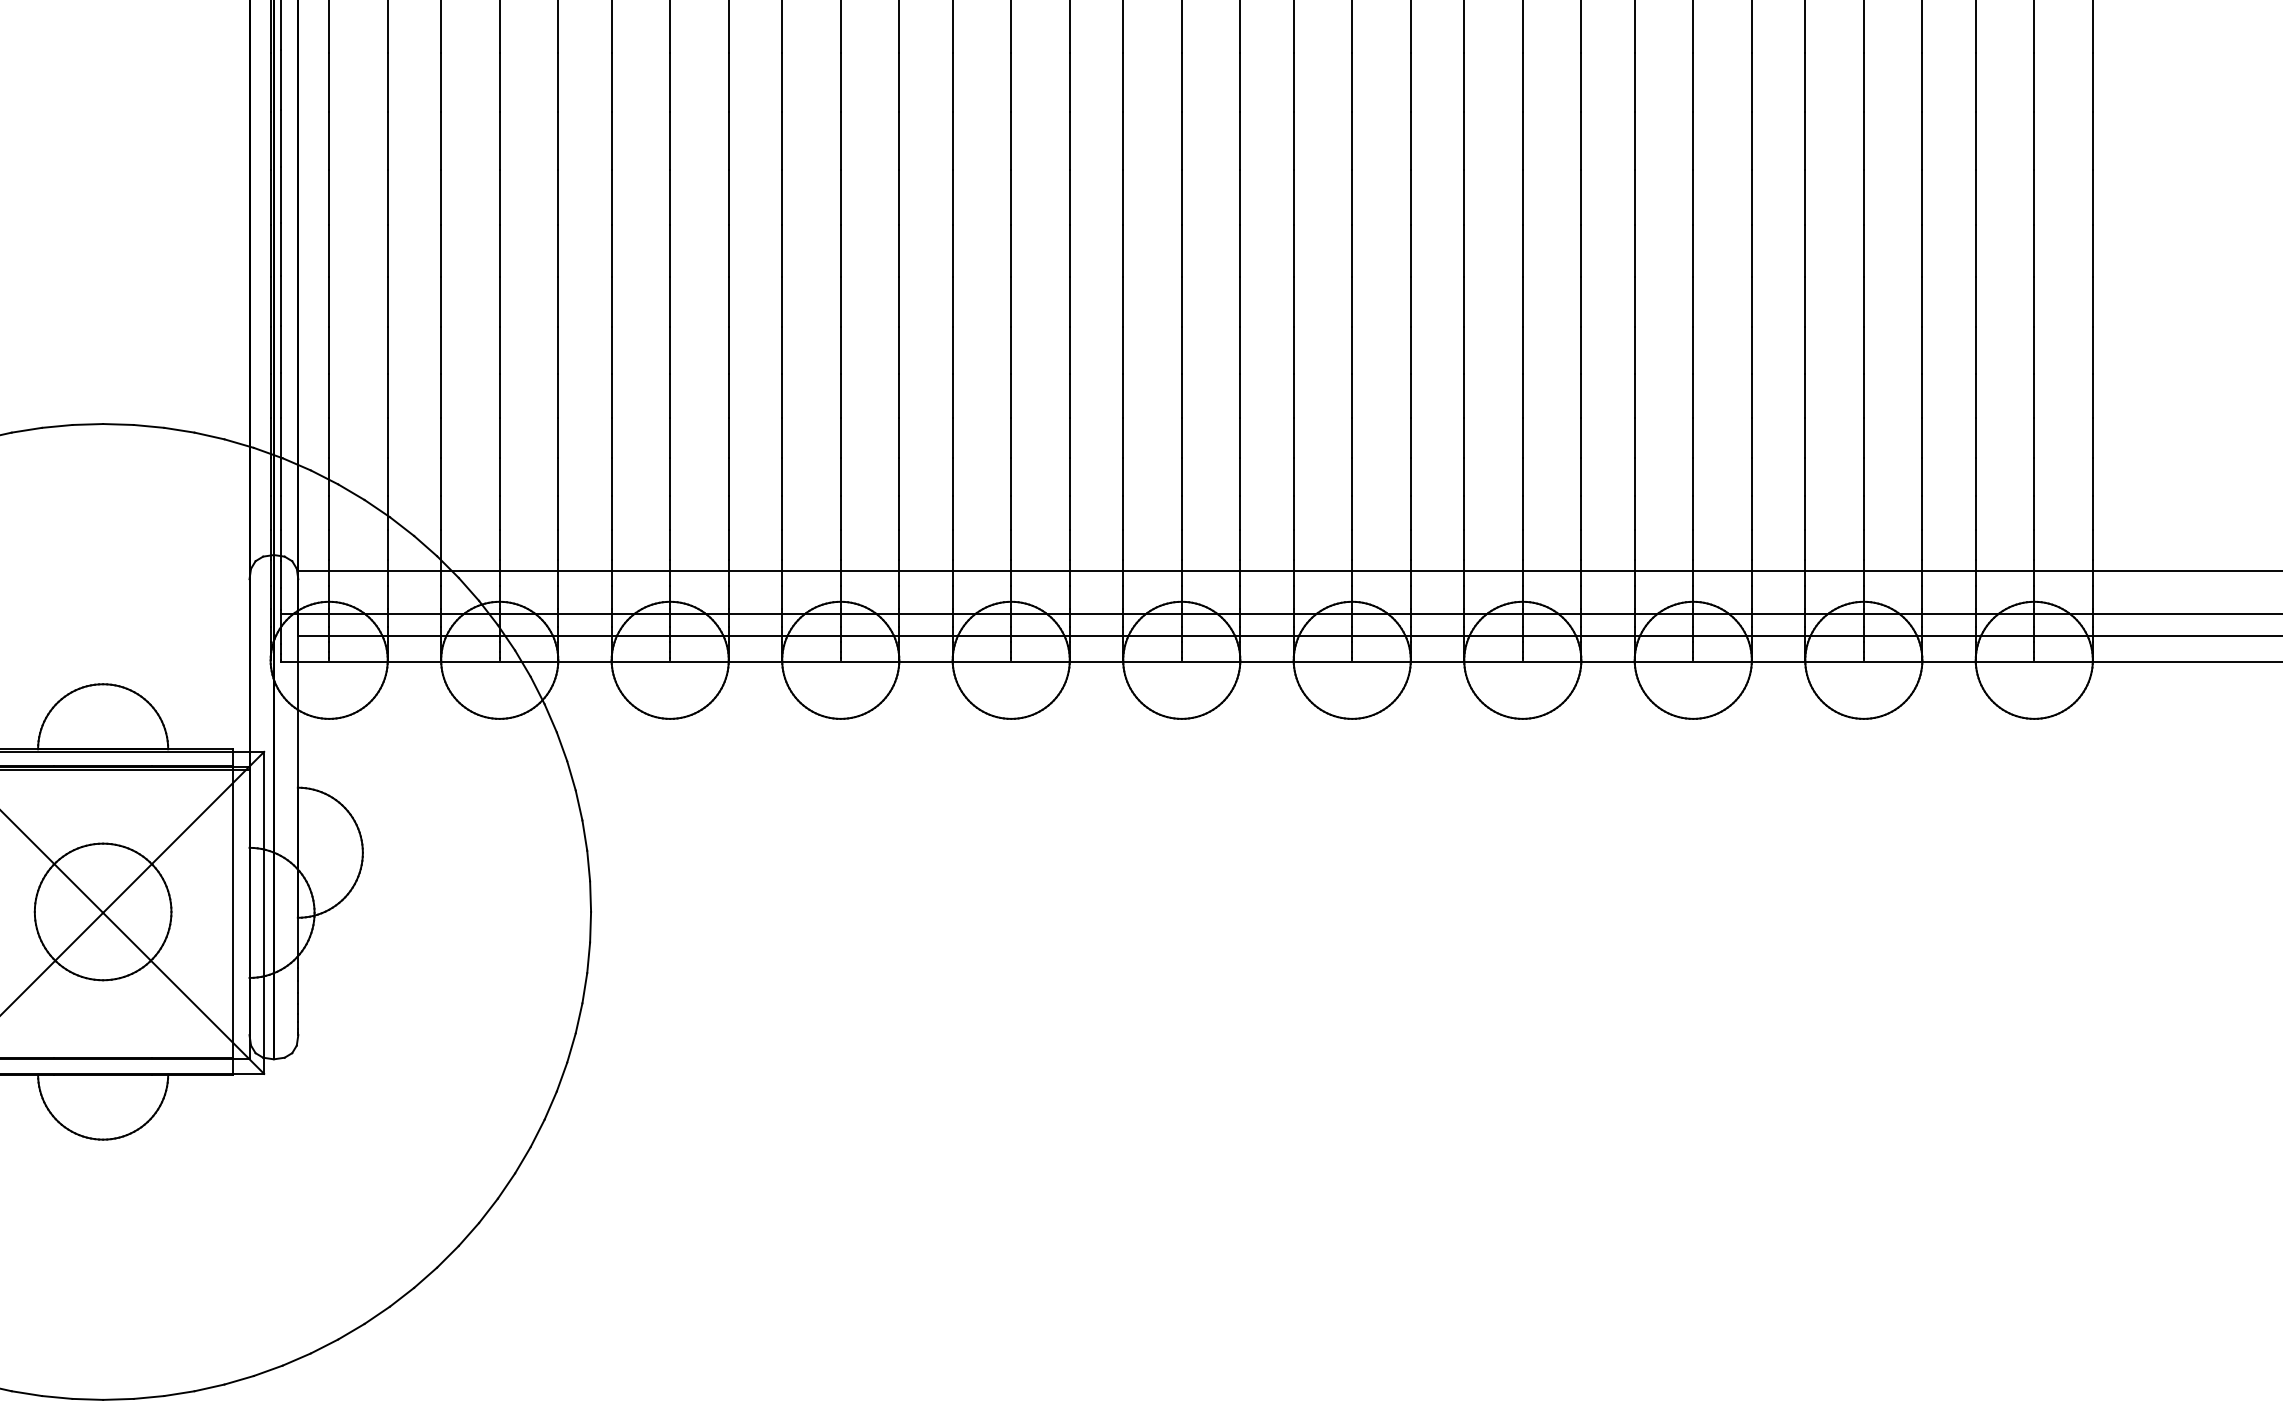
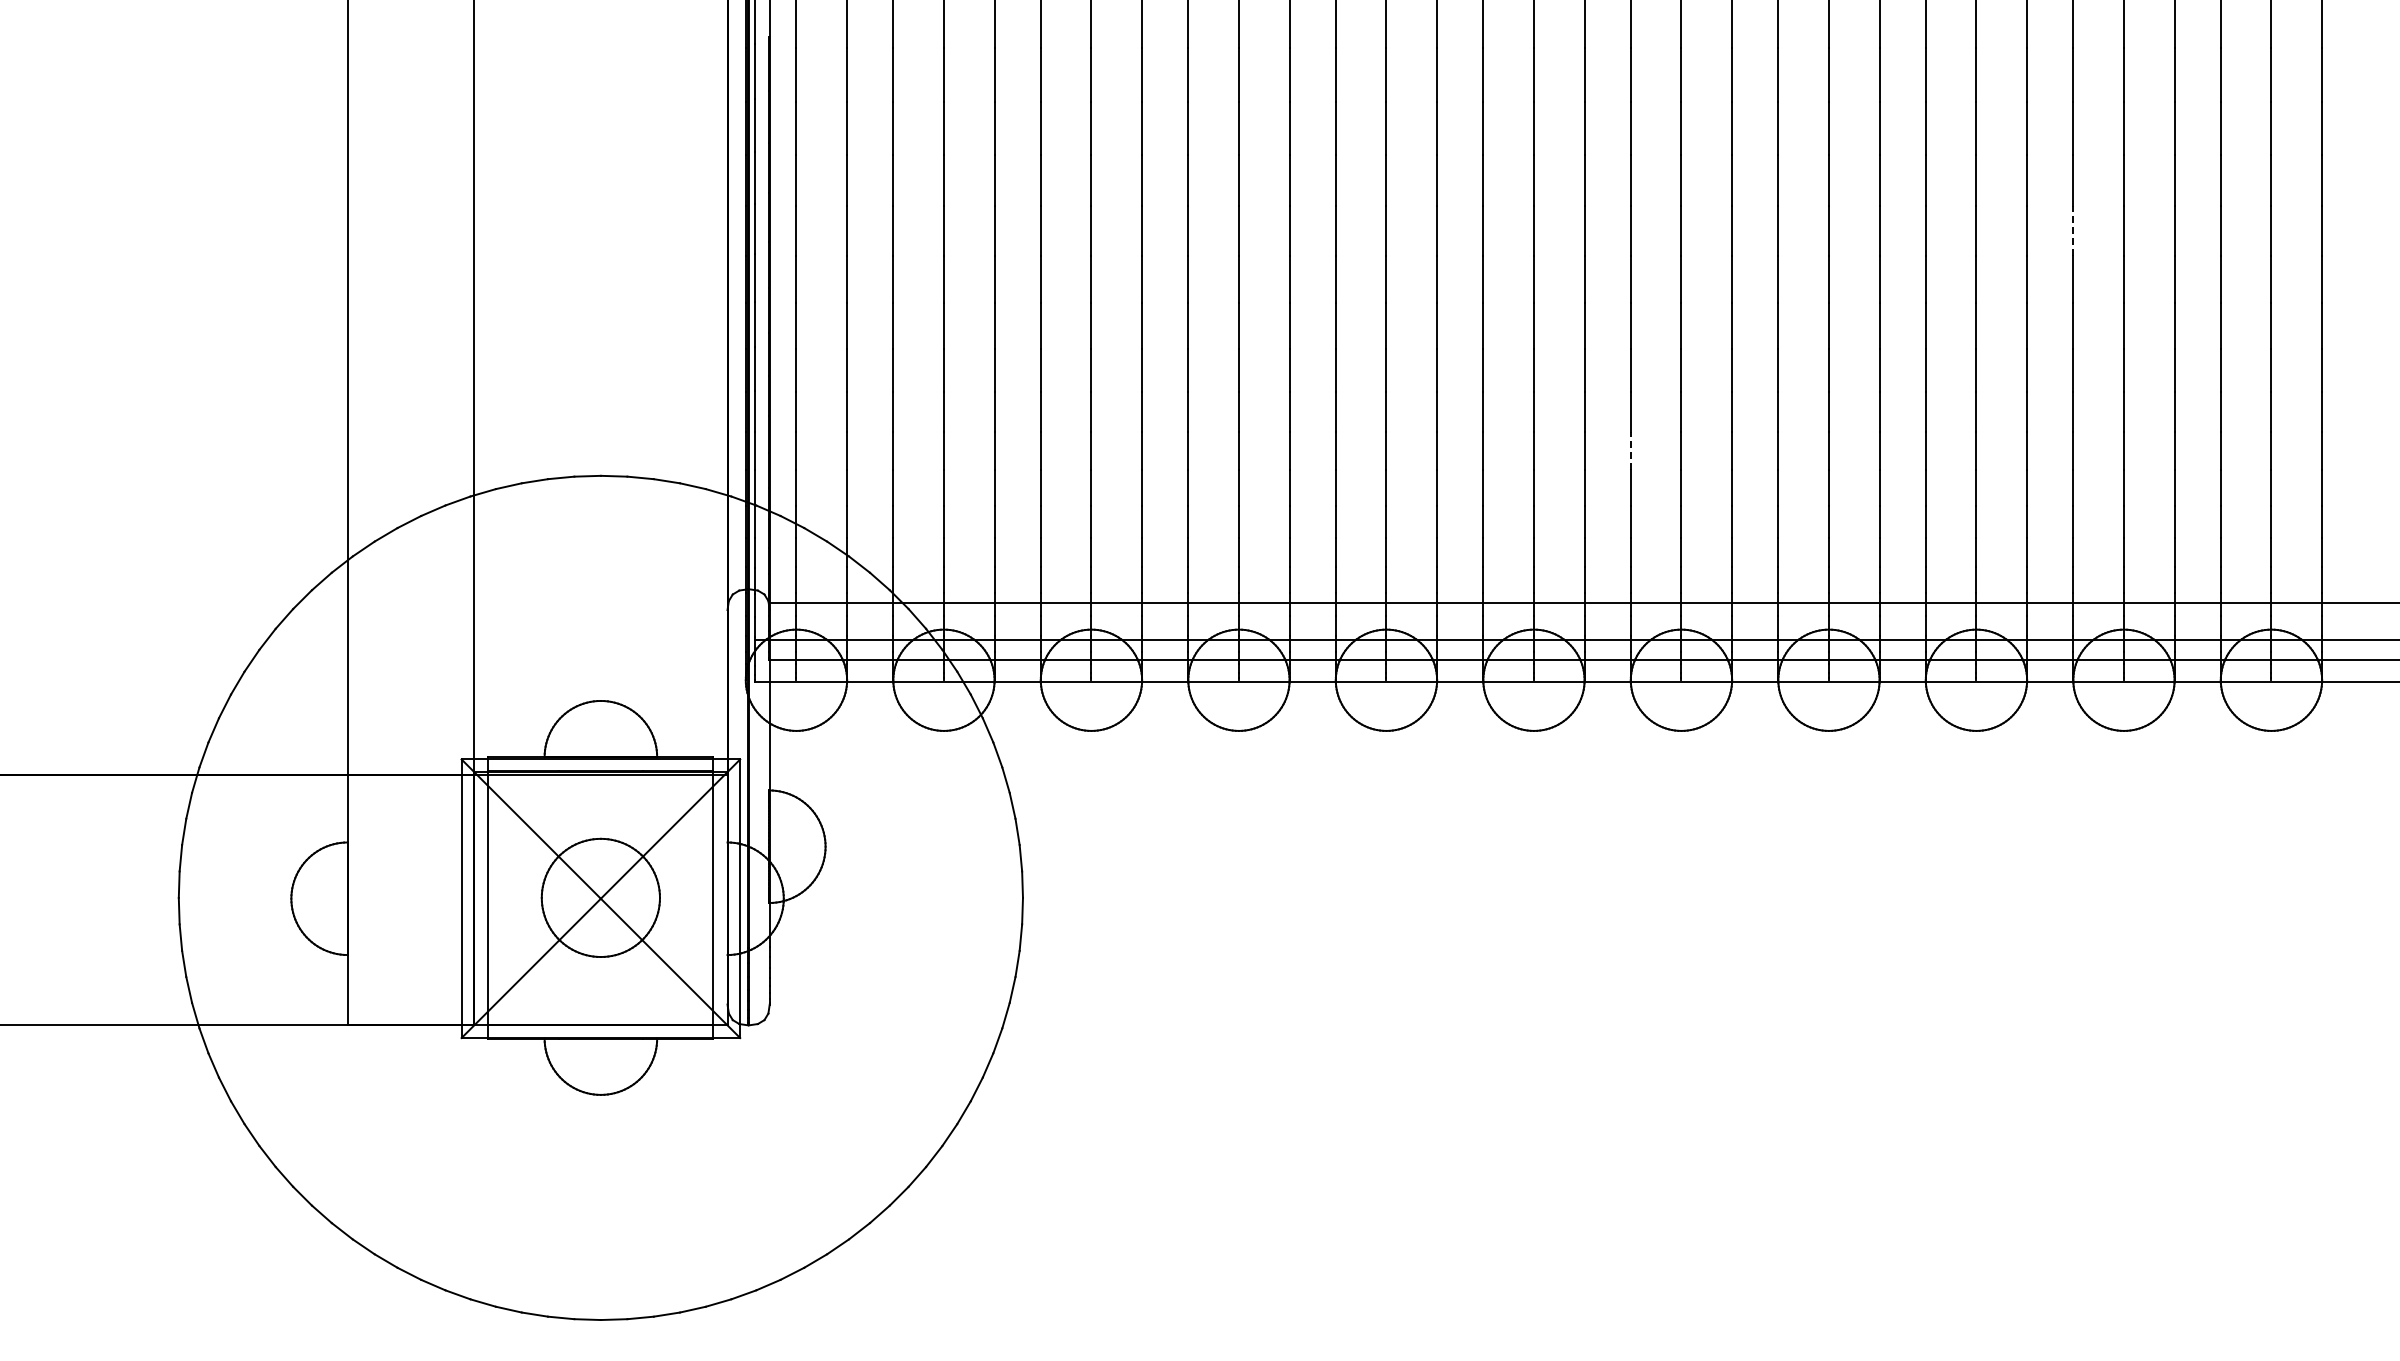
line: (1805, 141) -> (2073, 231), solid -> dashed
line: (1293, 395) -> (1630, 451), solid -> dashed

